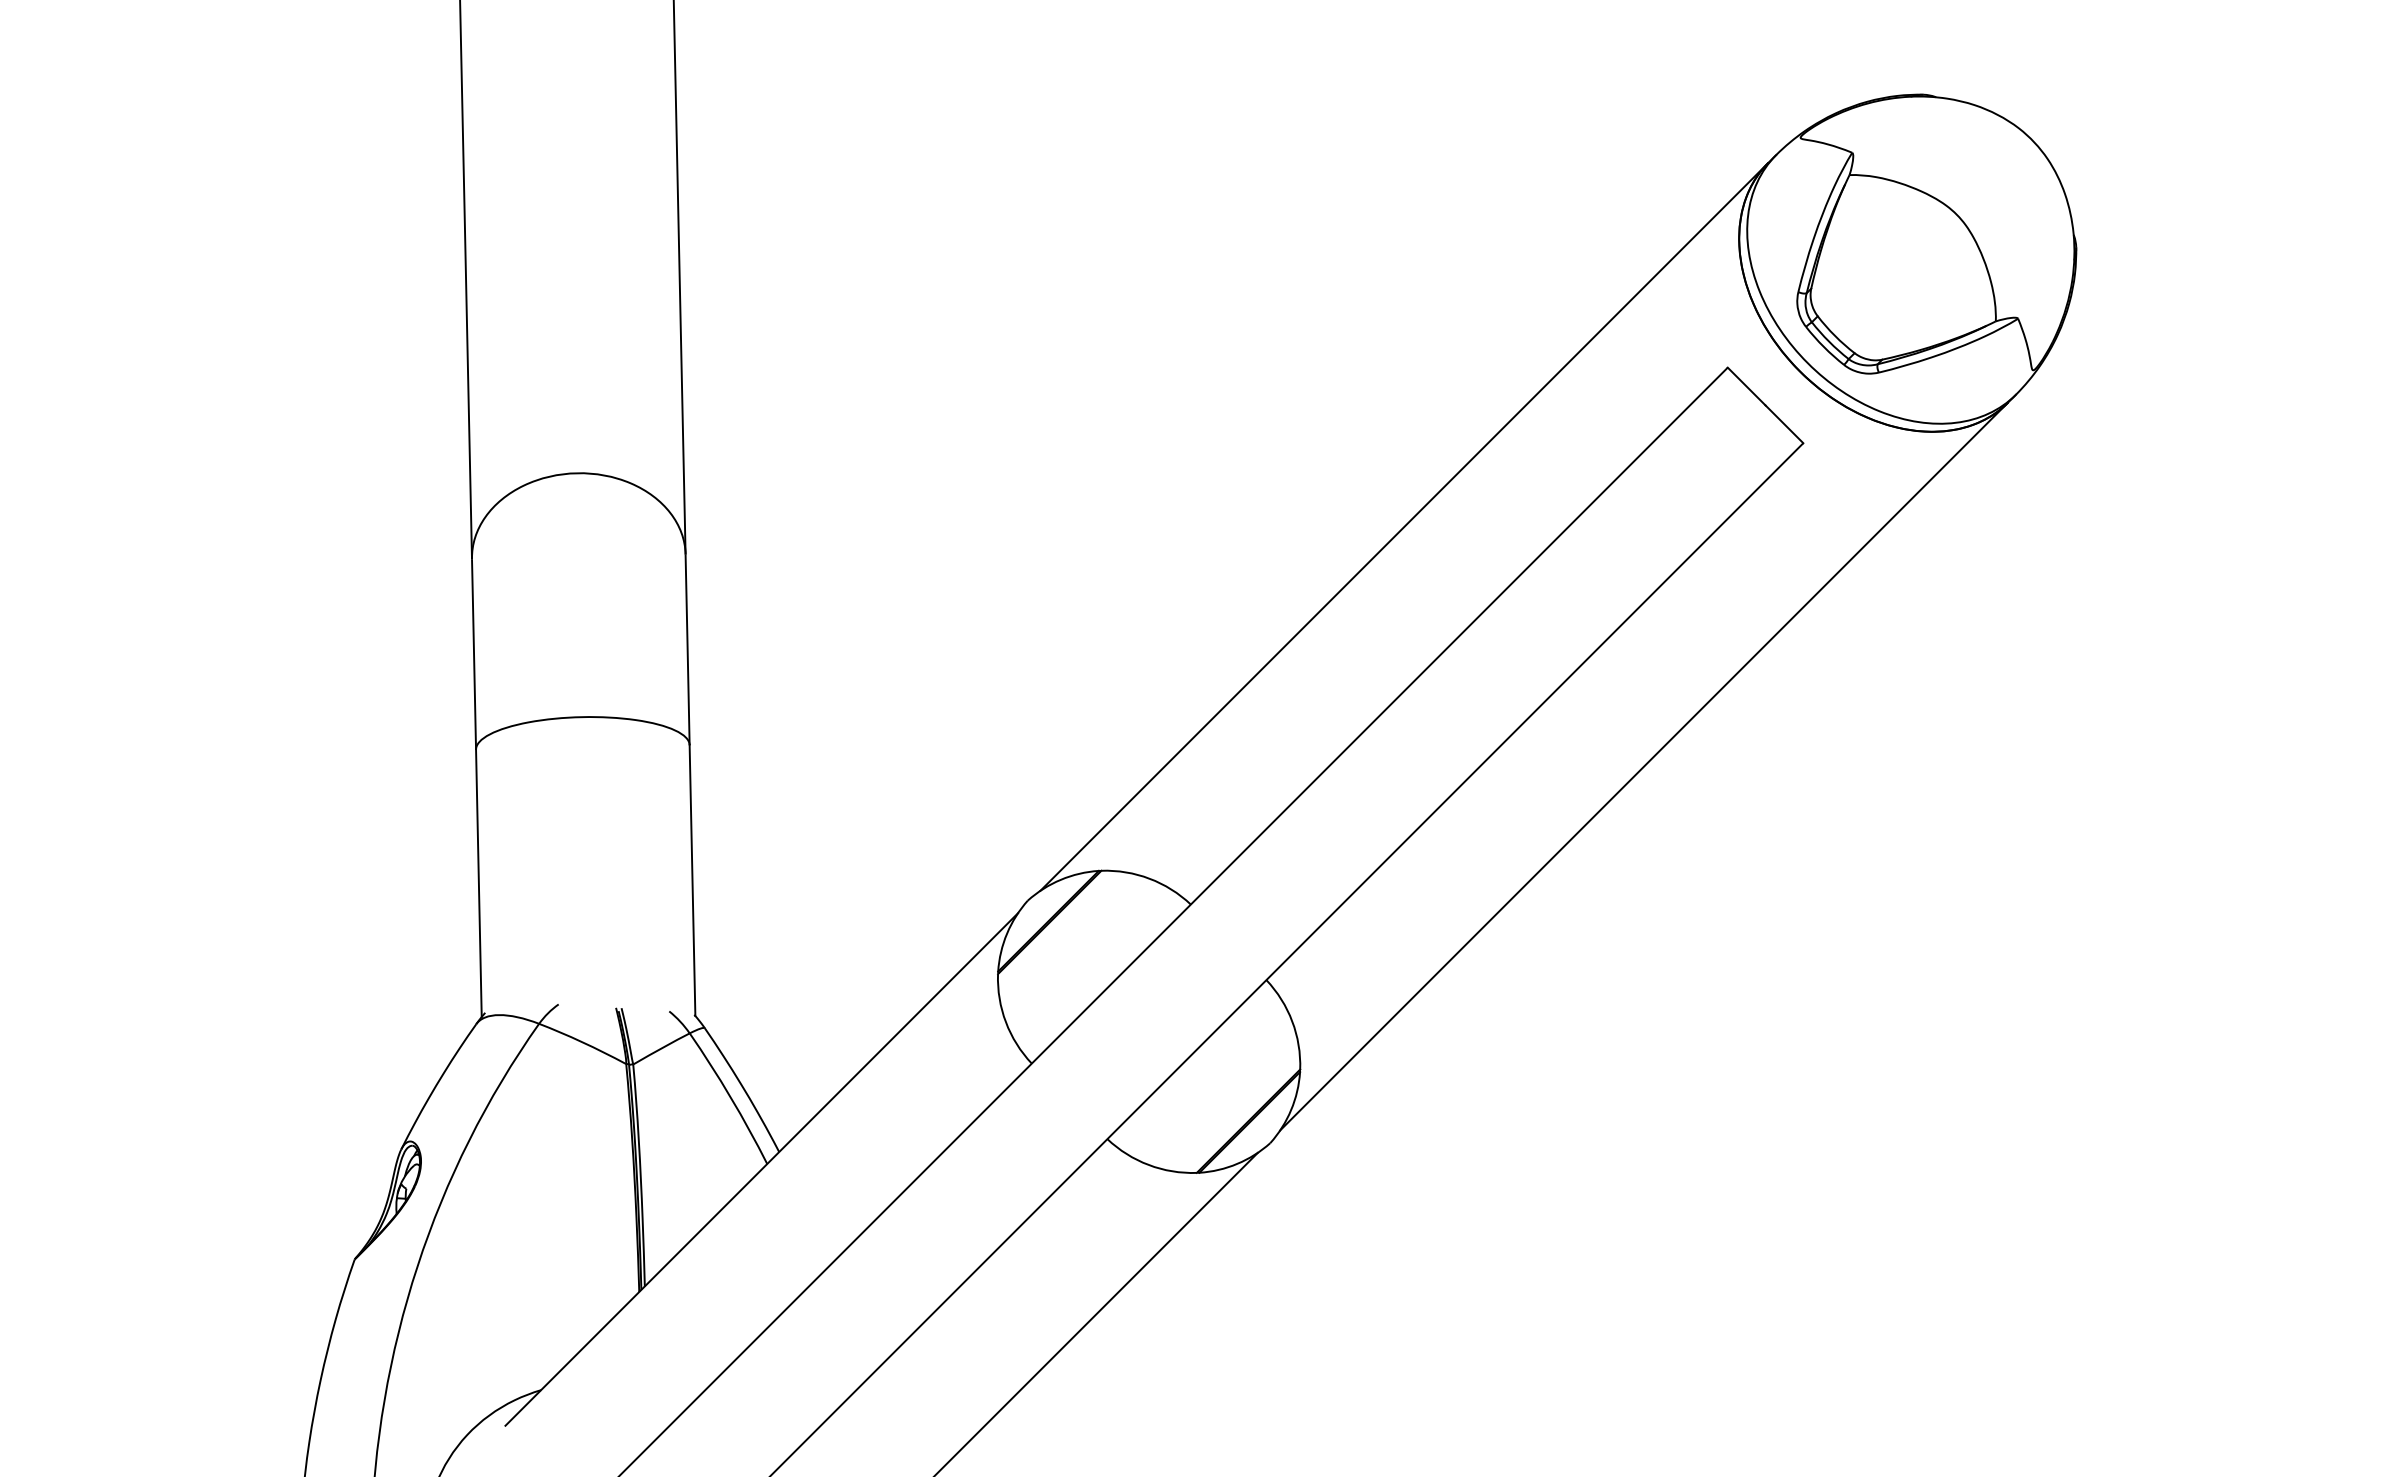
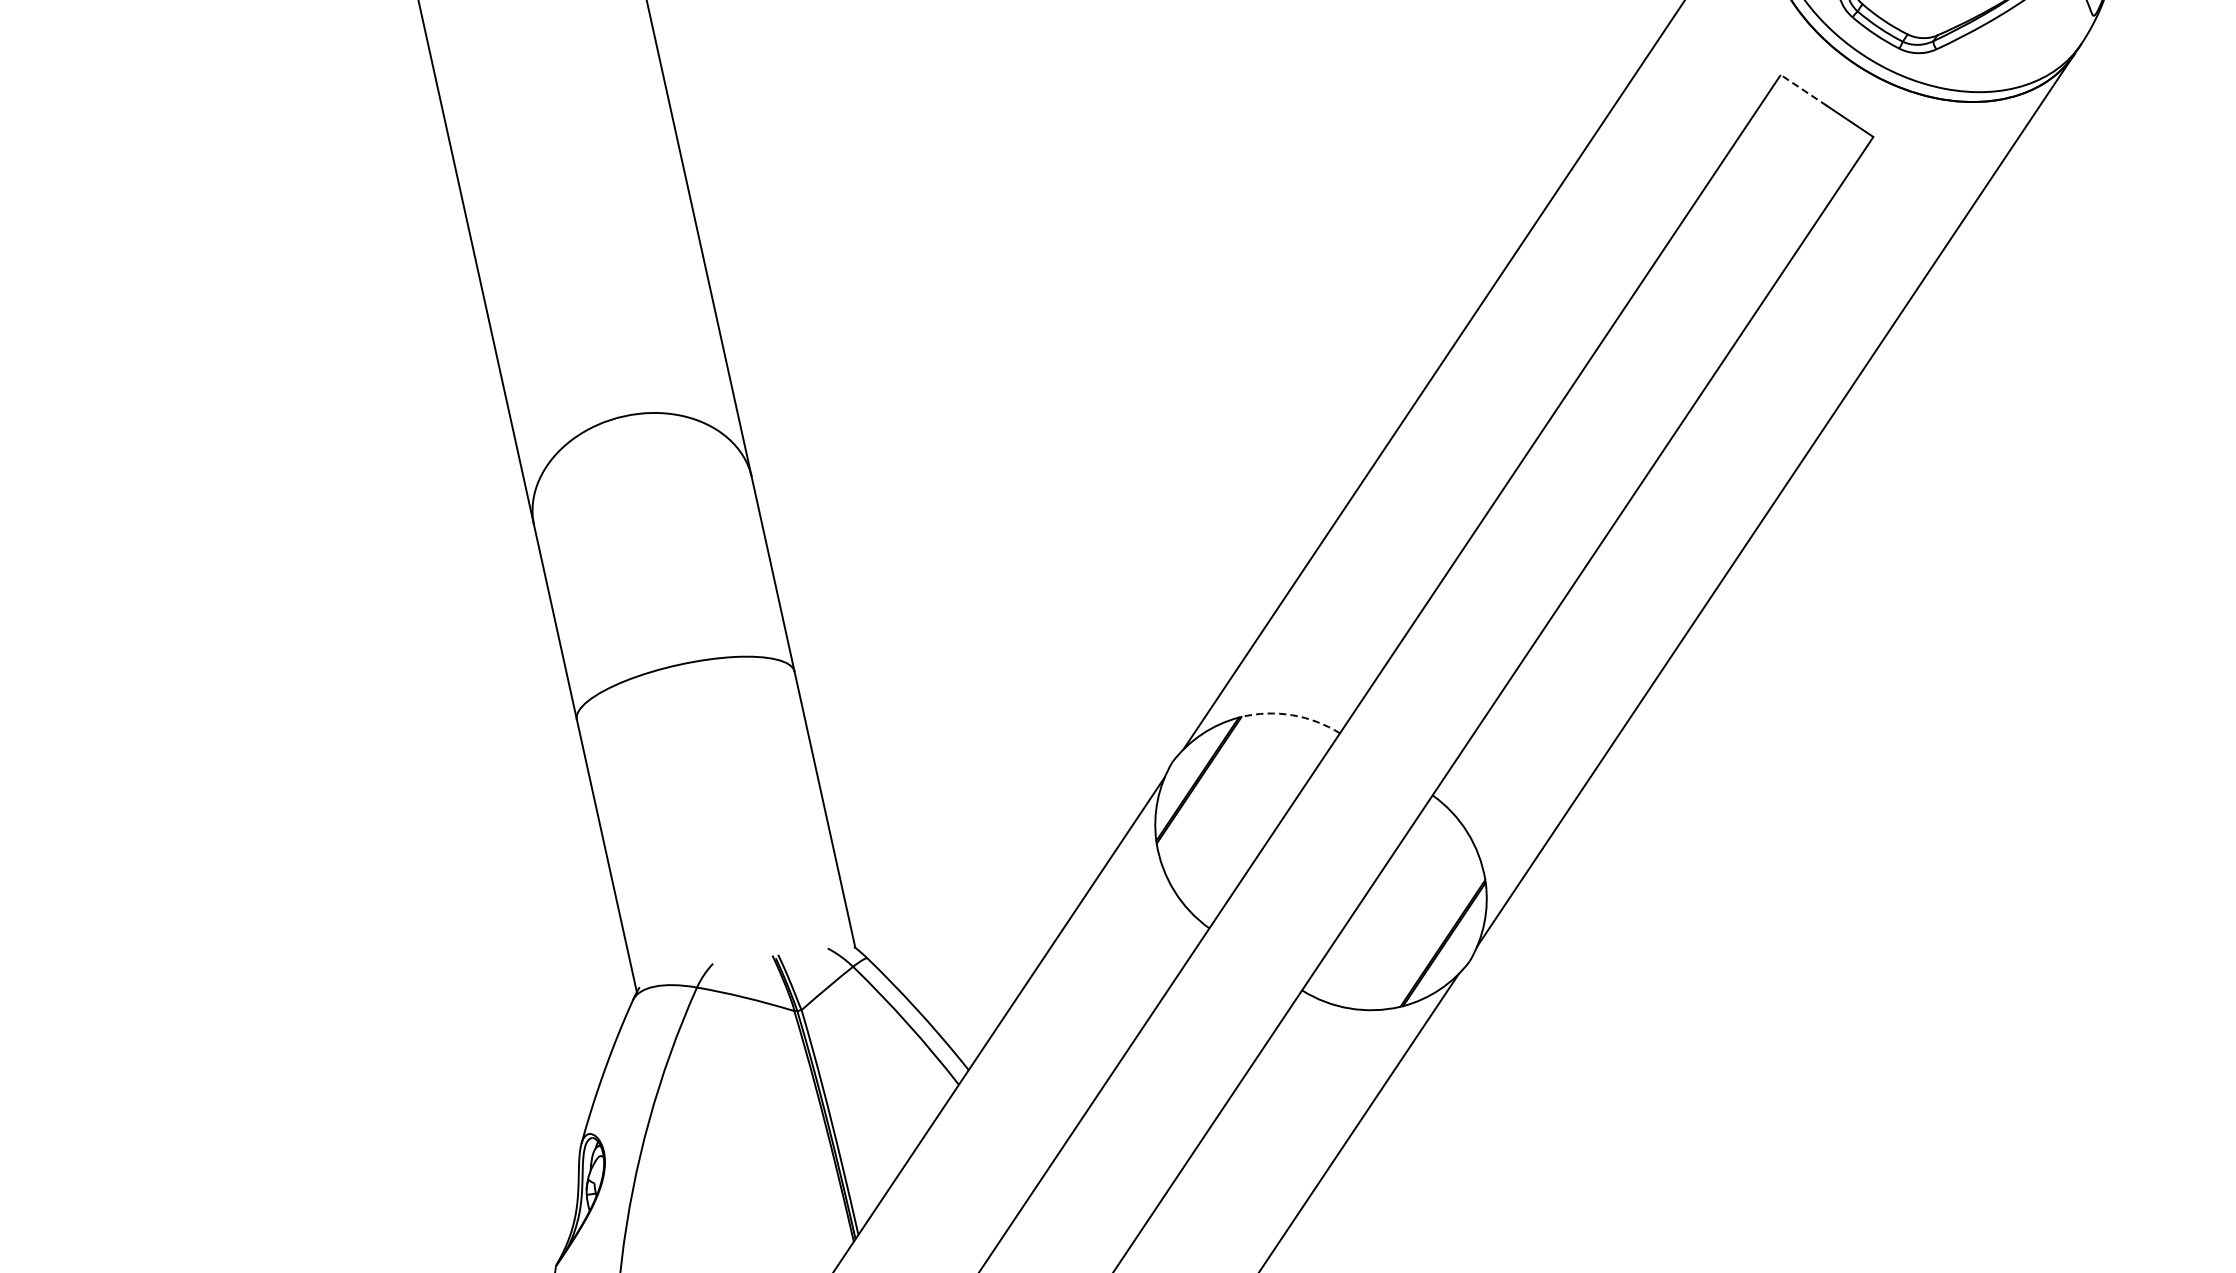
line: (1746, 386) -> (1803, 90), solid -> dashed
arc: (1149, 878) -> (1292, 715), solid -> dashed

